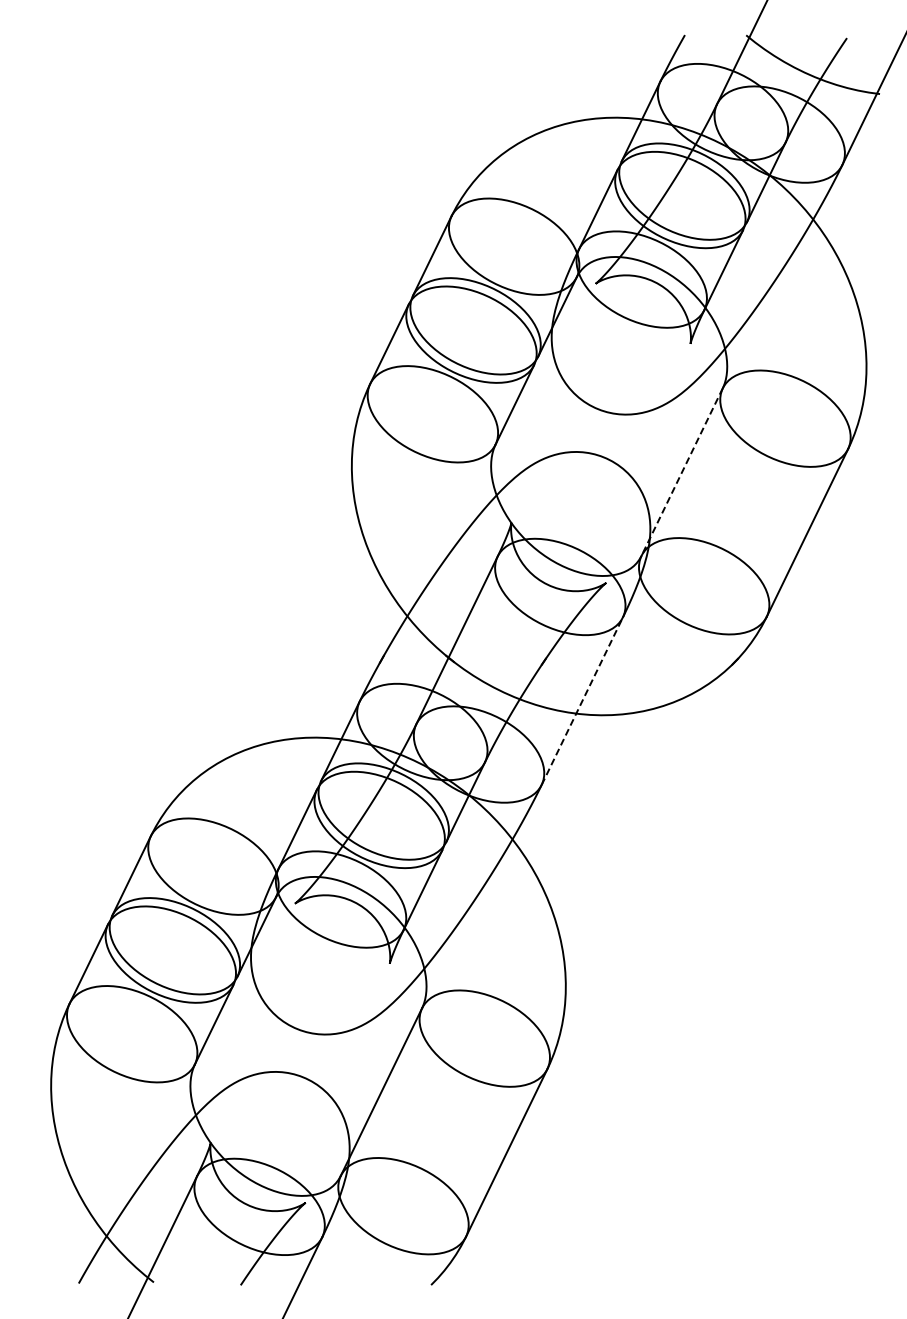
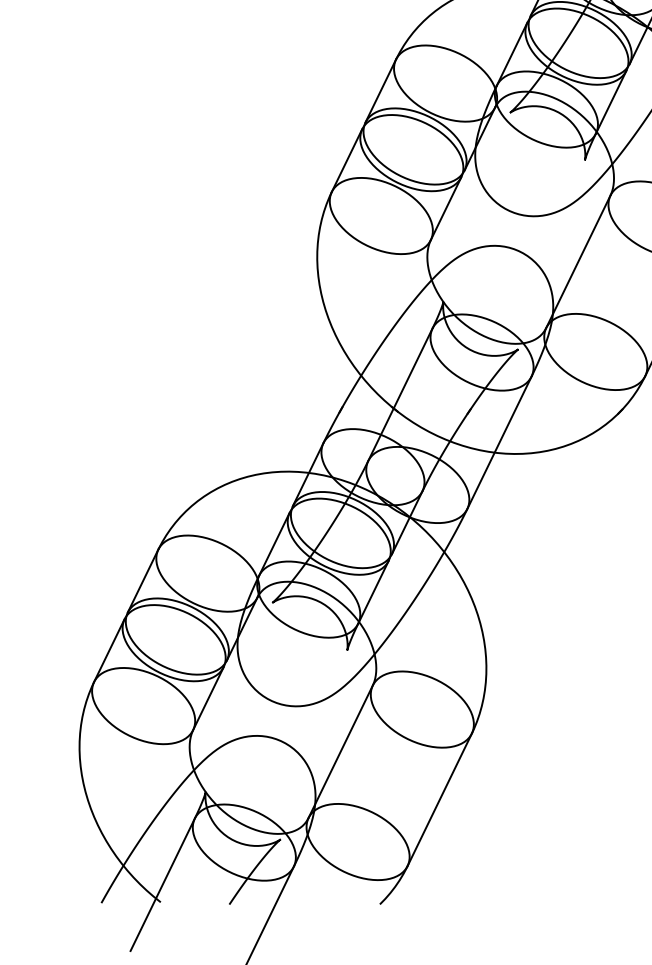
line: (681, 472) -> (577, 262), dashed -> solid
line: (582, 700) -> (499, 442), dashed -> solid

